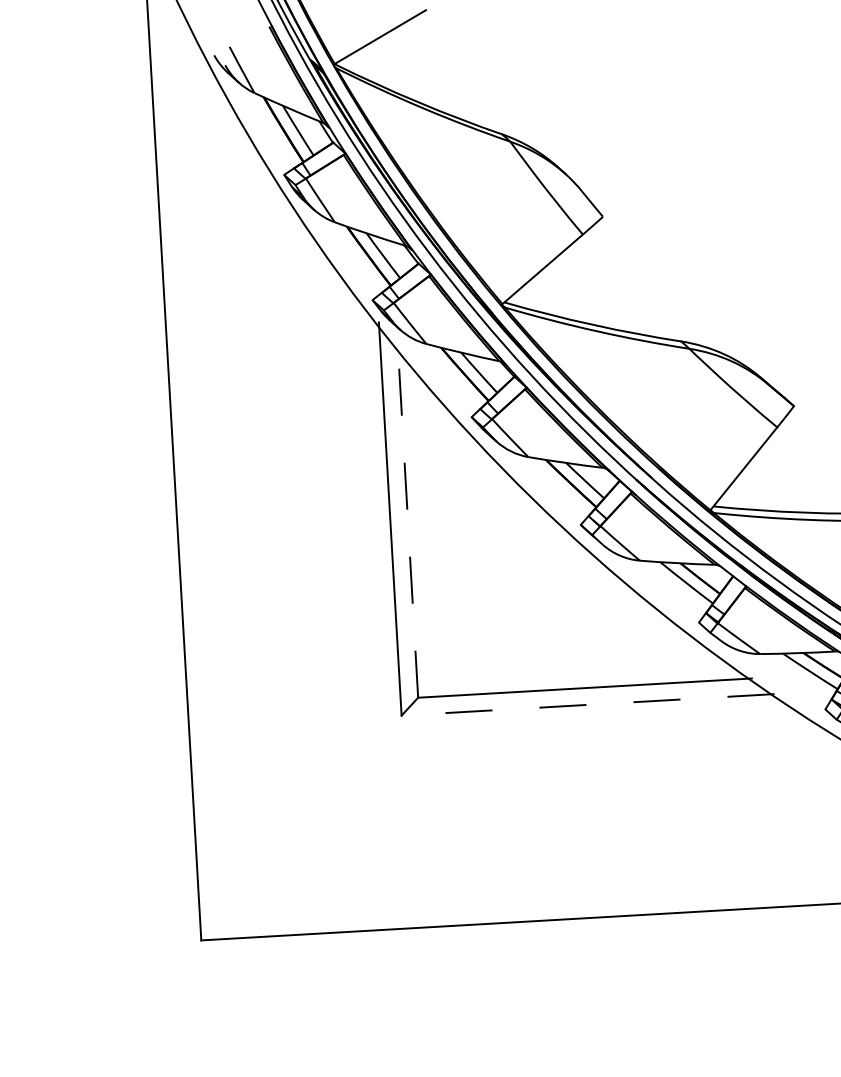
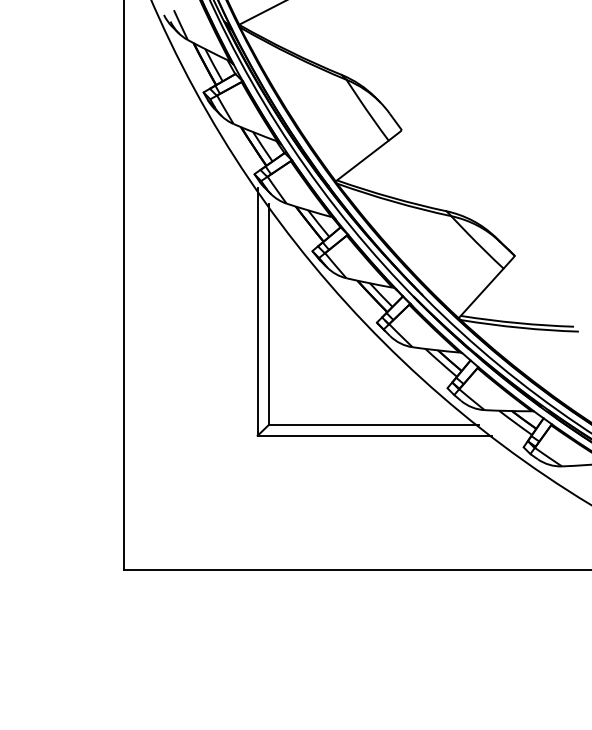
line: (407, 521) -> (268, 314), dashed -> solid
line: (587, 704) -> (374, 435), dashed -> solid

